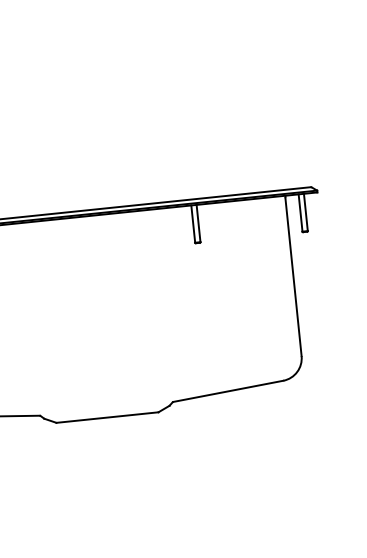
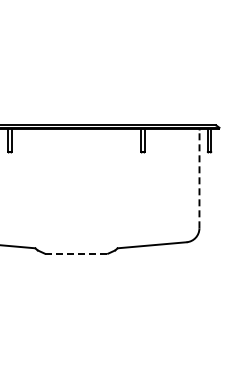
line: (293, 277) -> (199, 179), solid -> dashed
line: (107, 417) -> (76, 253), solid -> dashed

